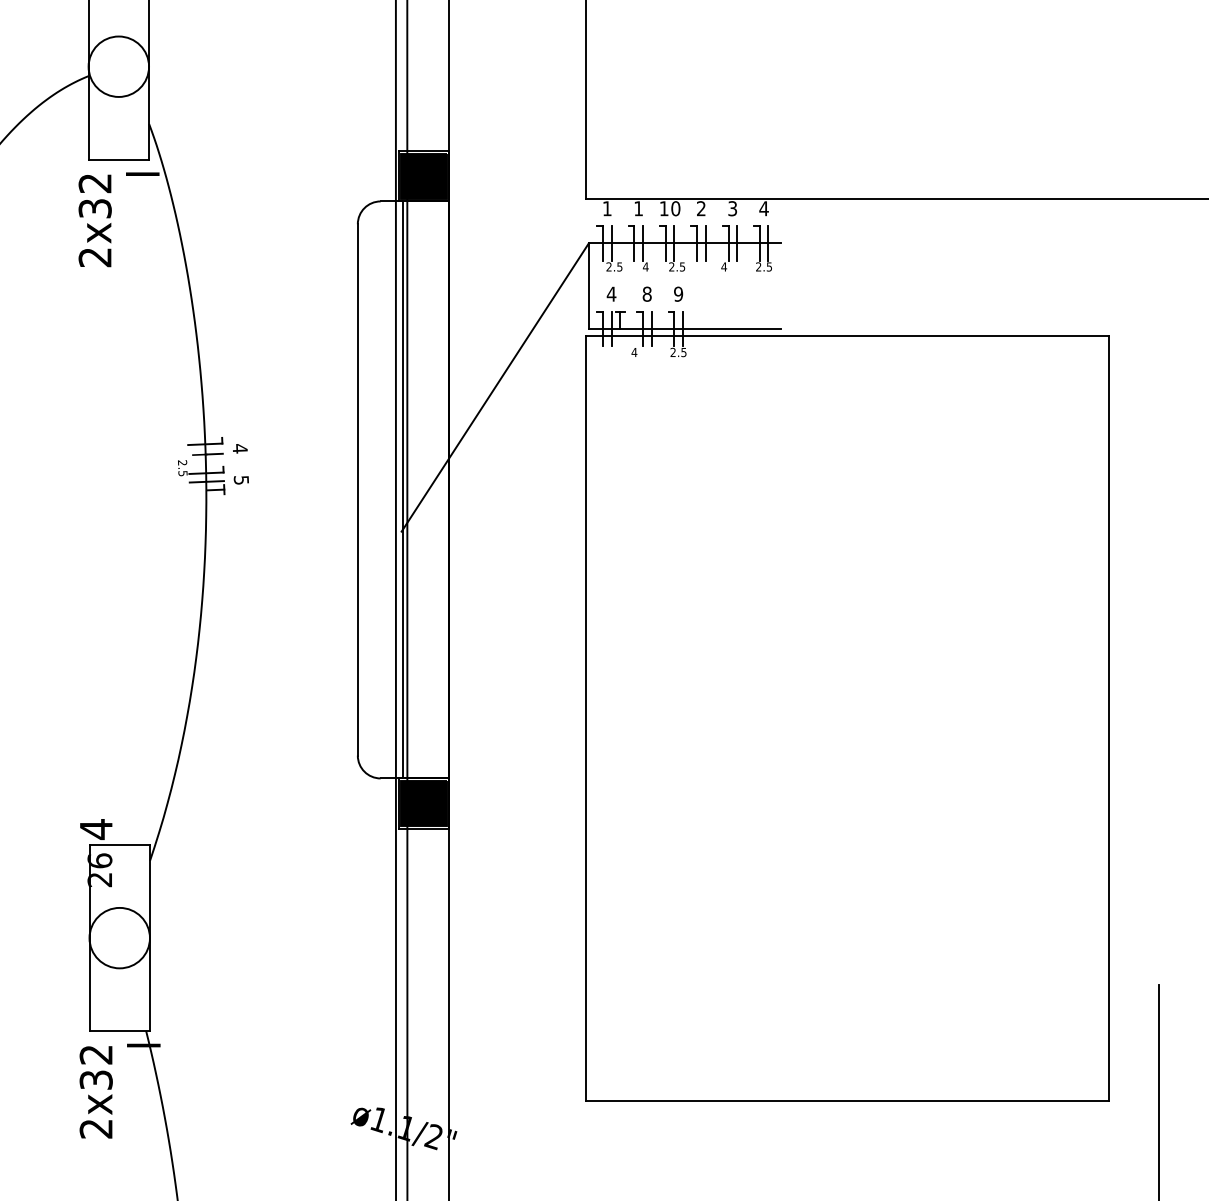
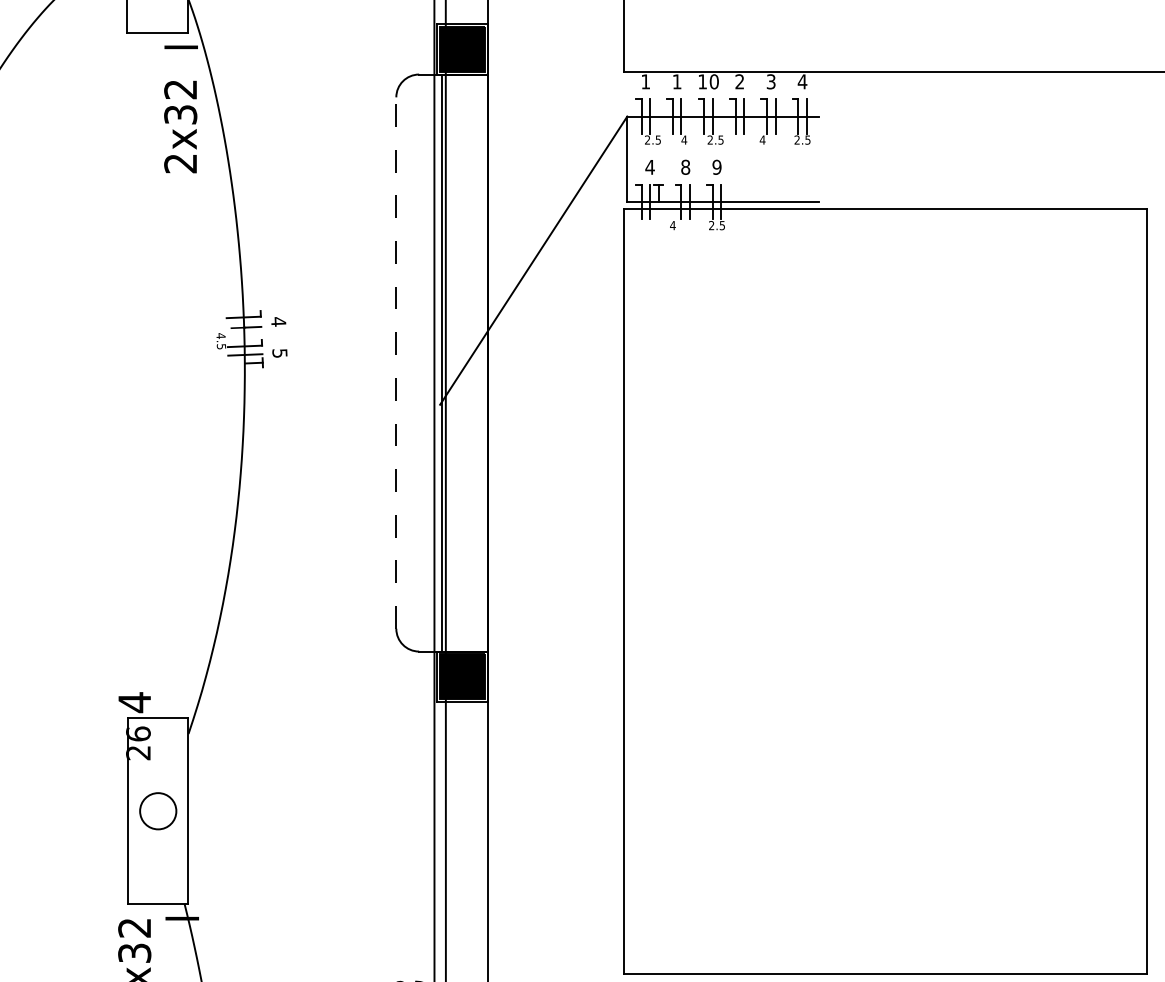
text: (94, 220) -> (179, 126), moved
text: (182, 462) -> (220, 335), 2.5 -> 4.5
line: (357, 489) -> (395, 362), solid -> dashed
circle: (119, 937) -> (157, 810), size x0.6

